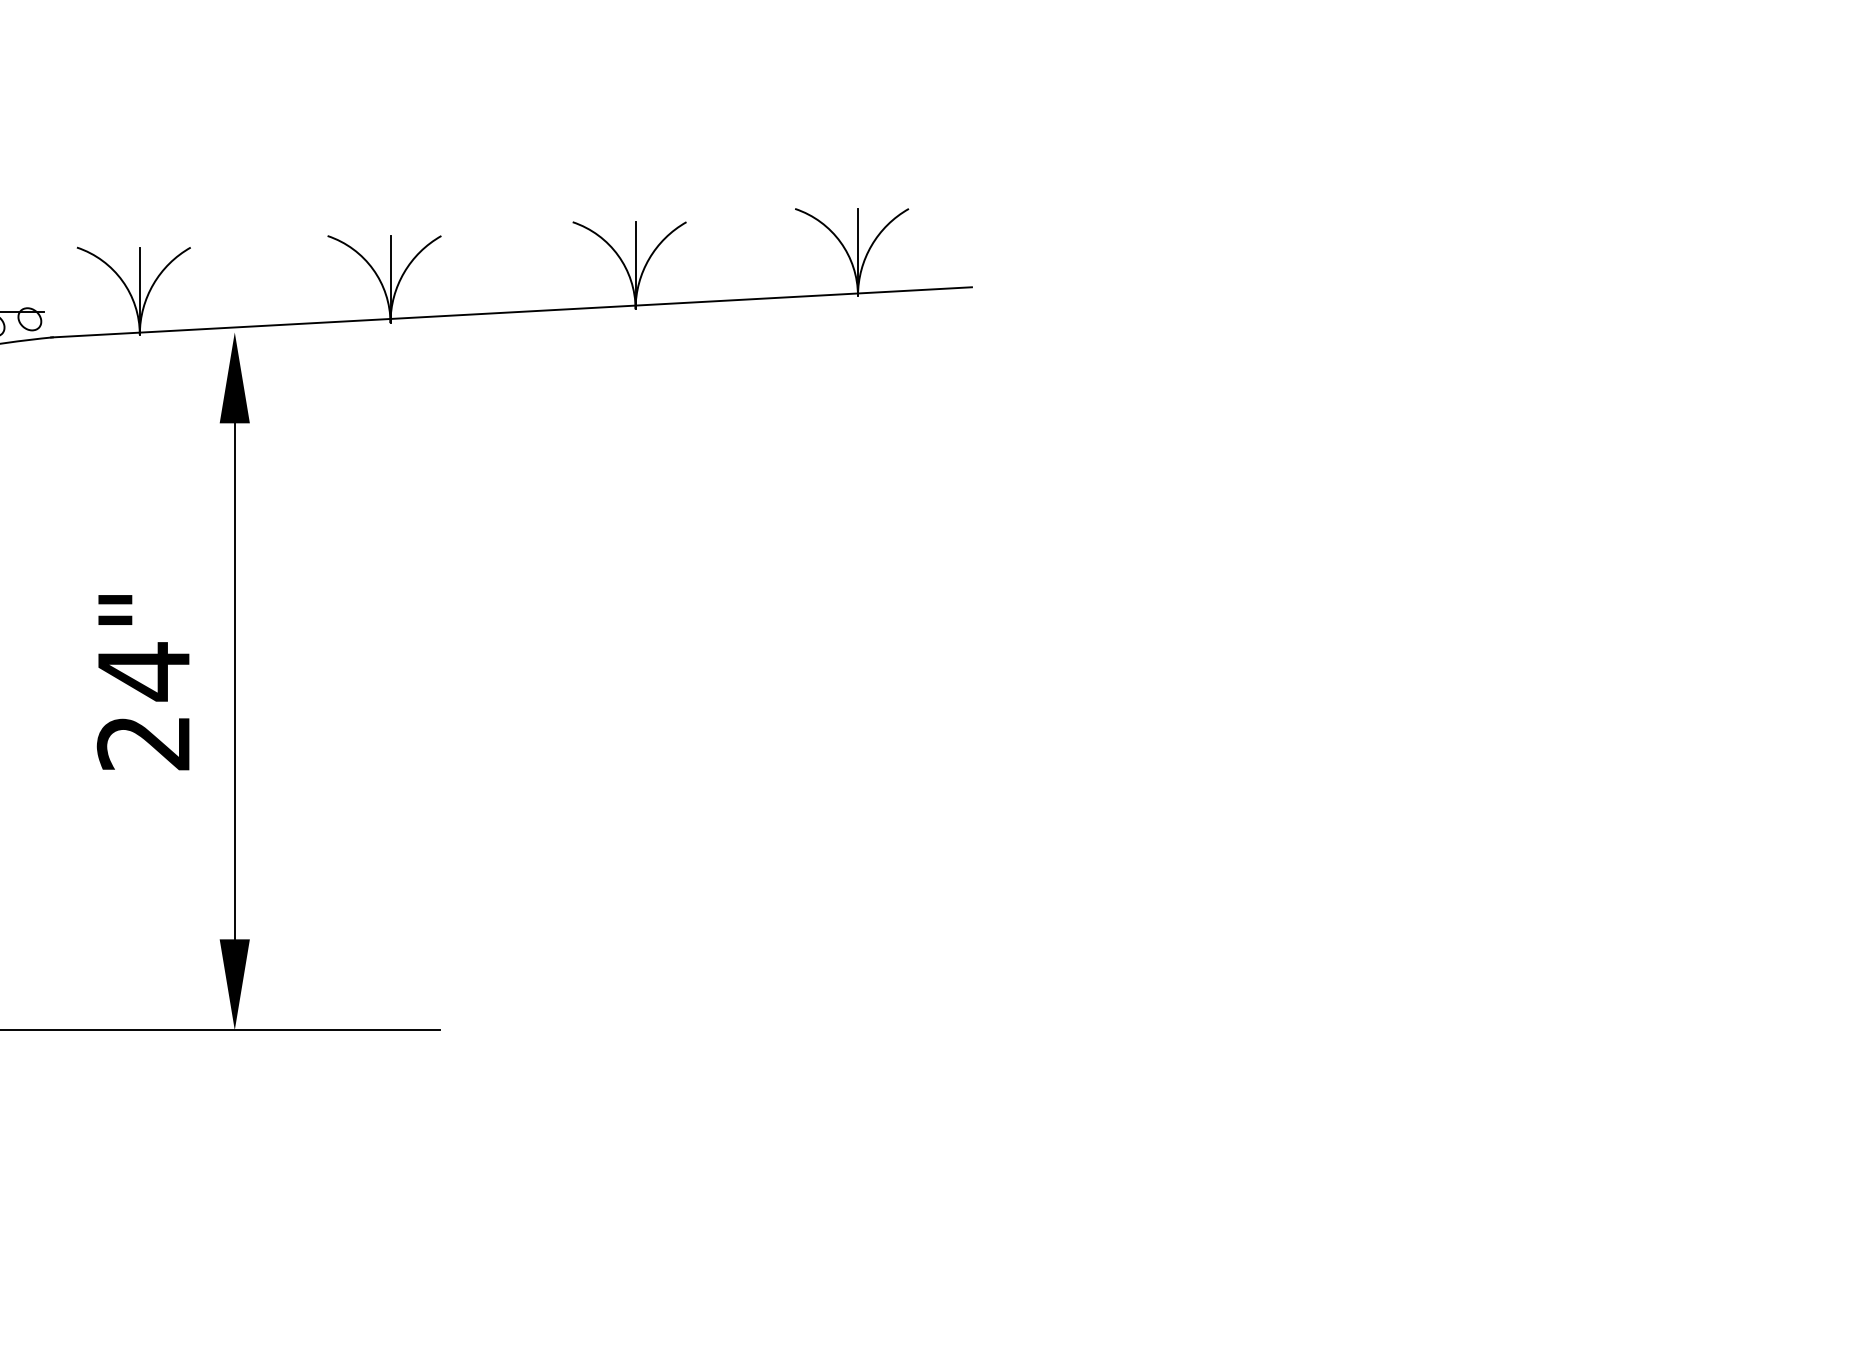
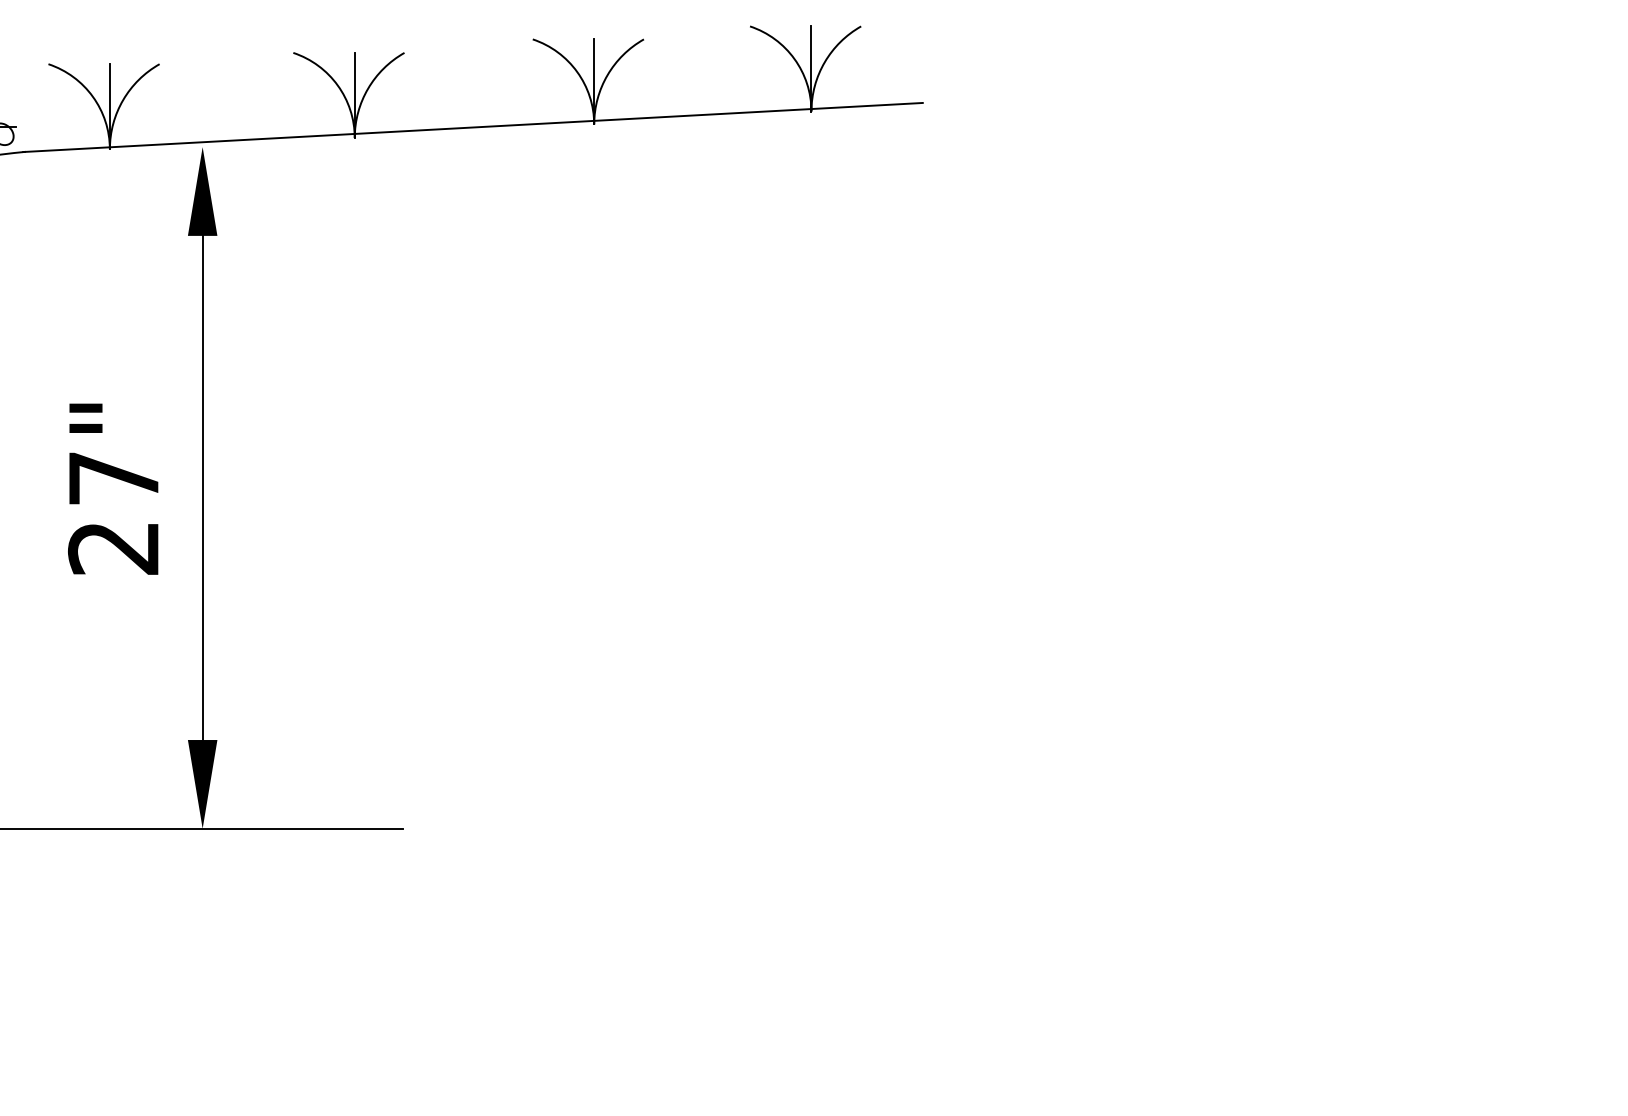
text: (143, 671) -> (113, 478), 24" -> 27"

